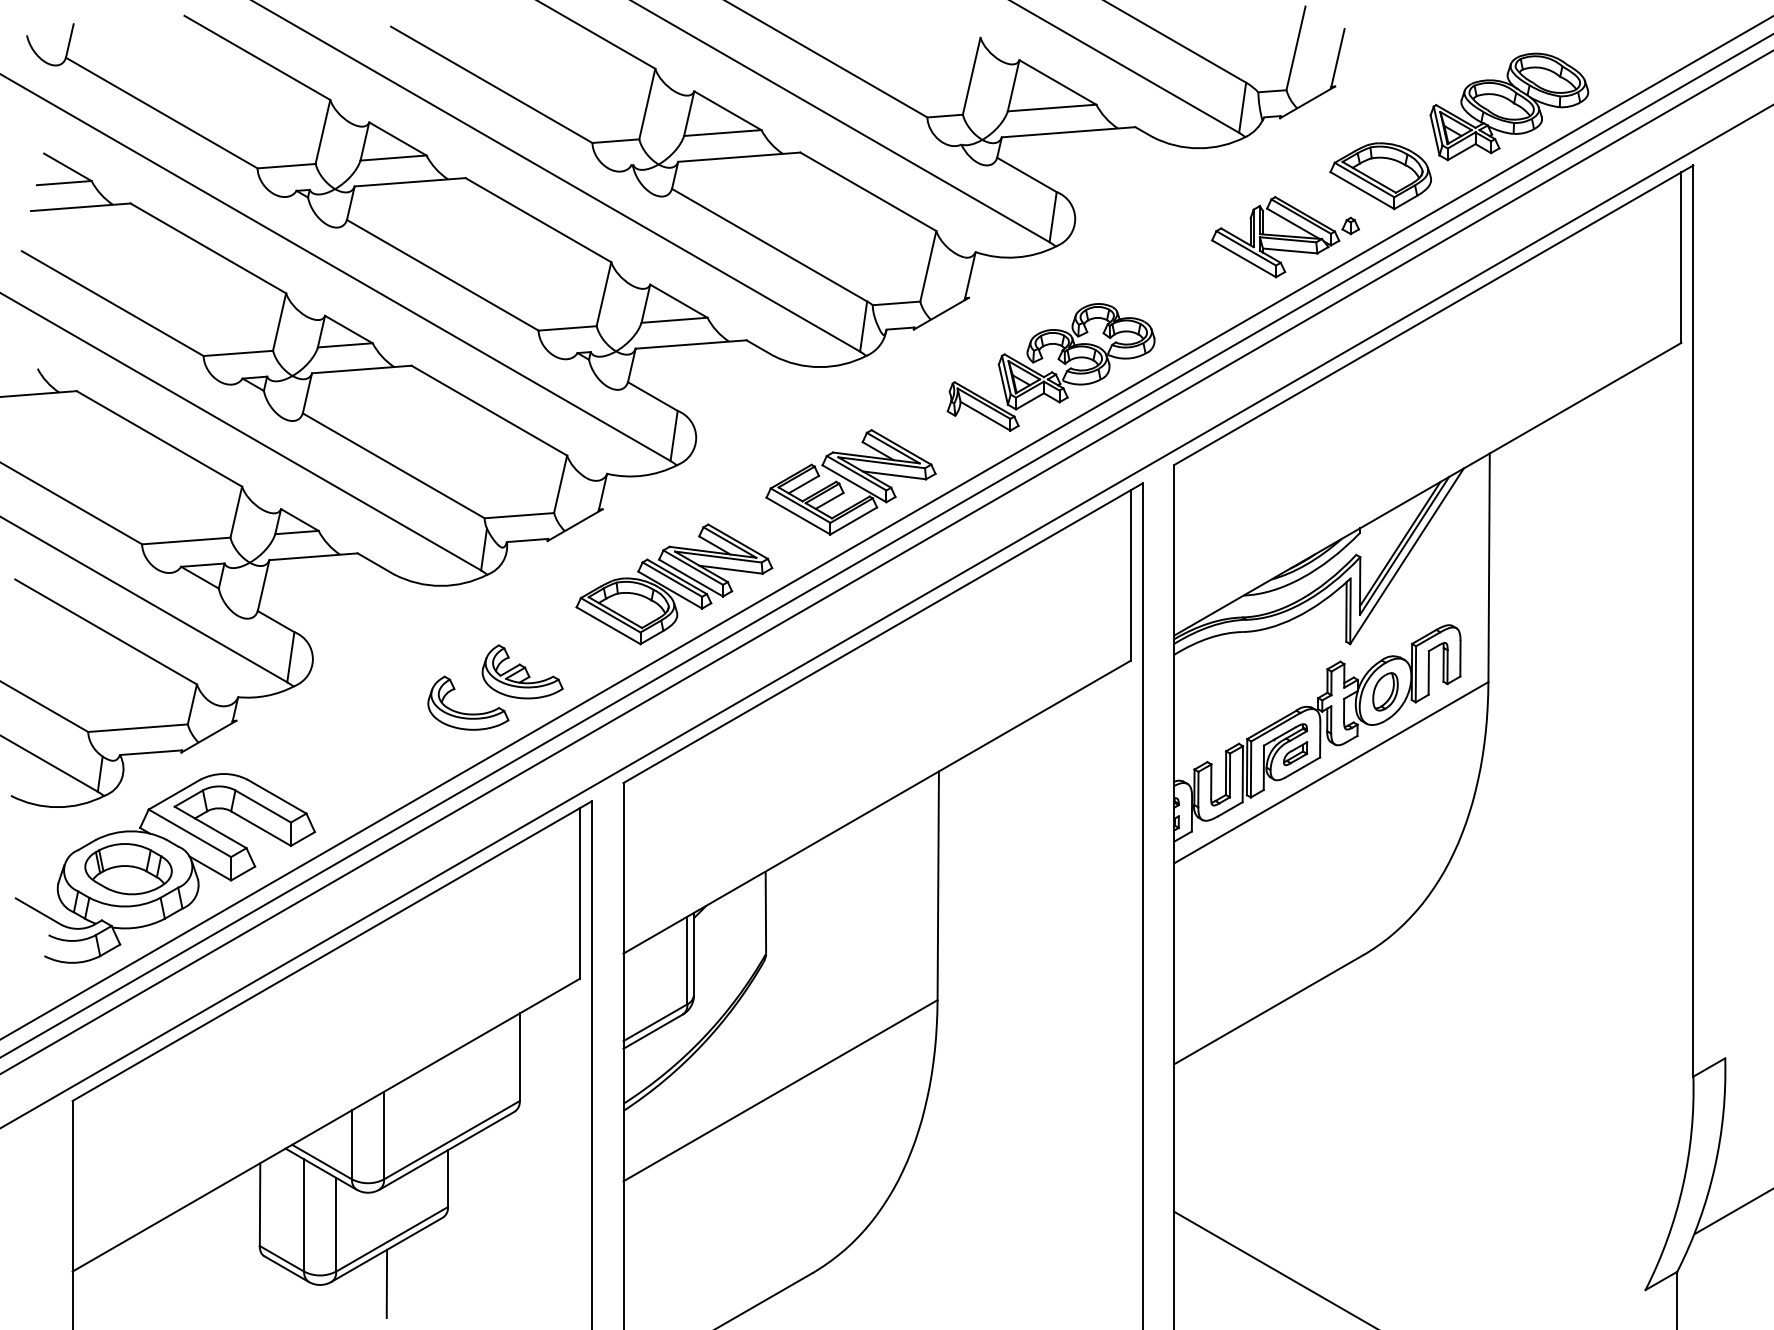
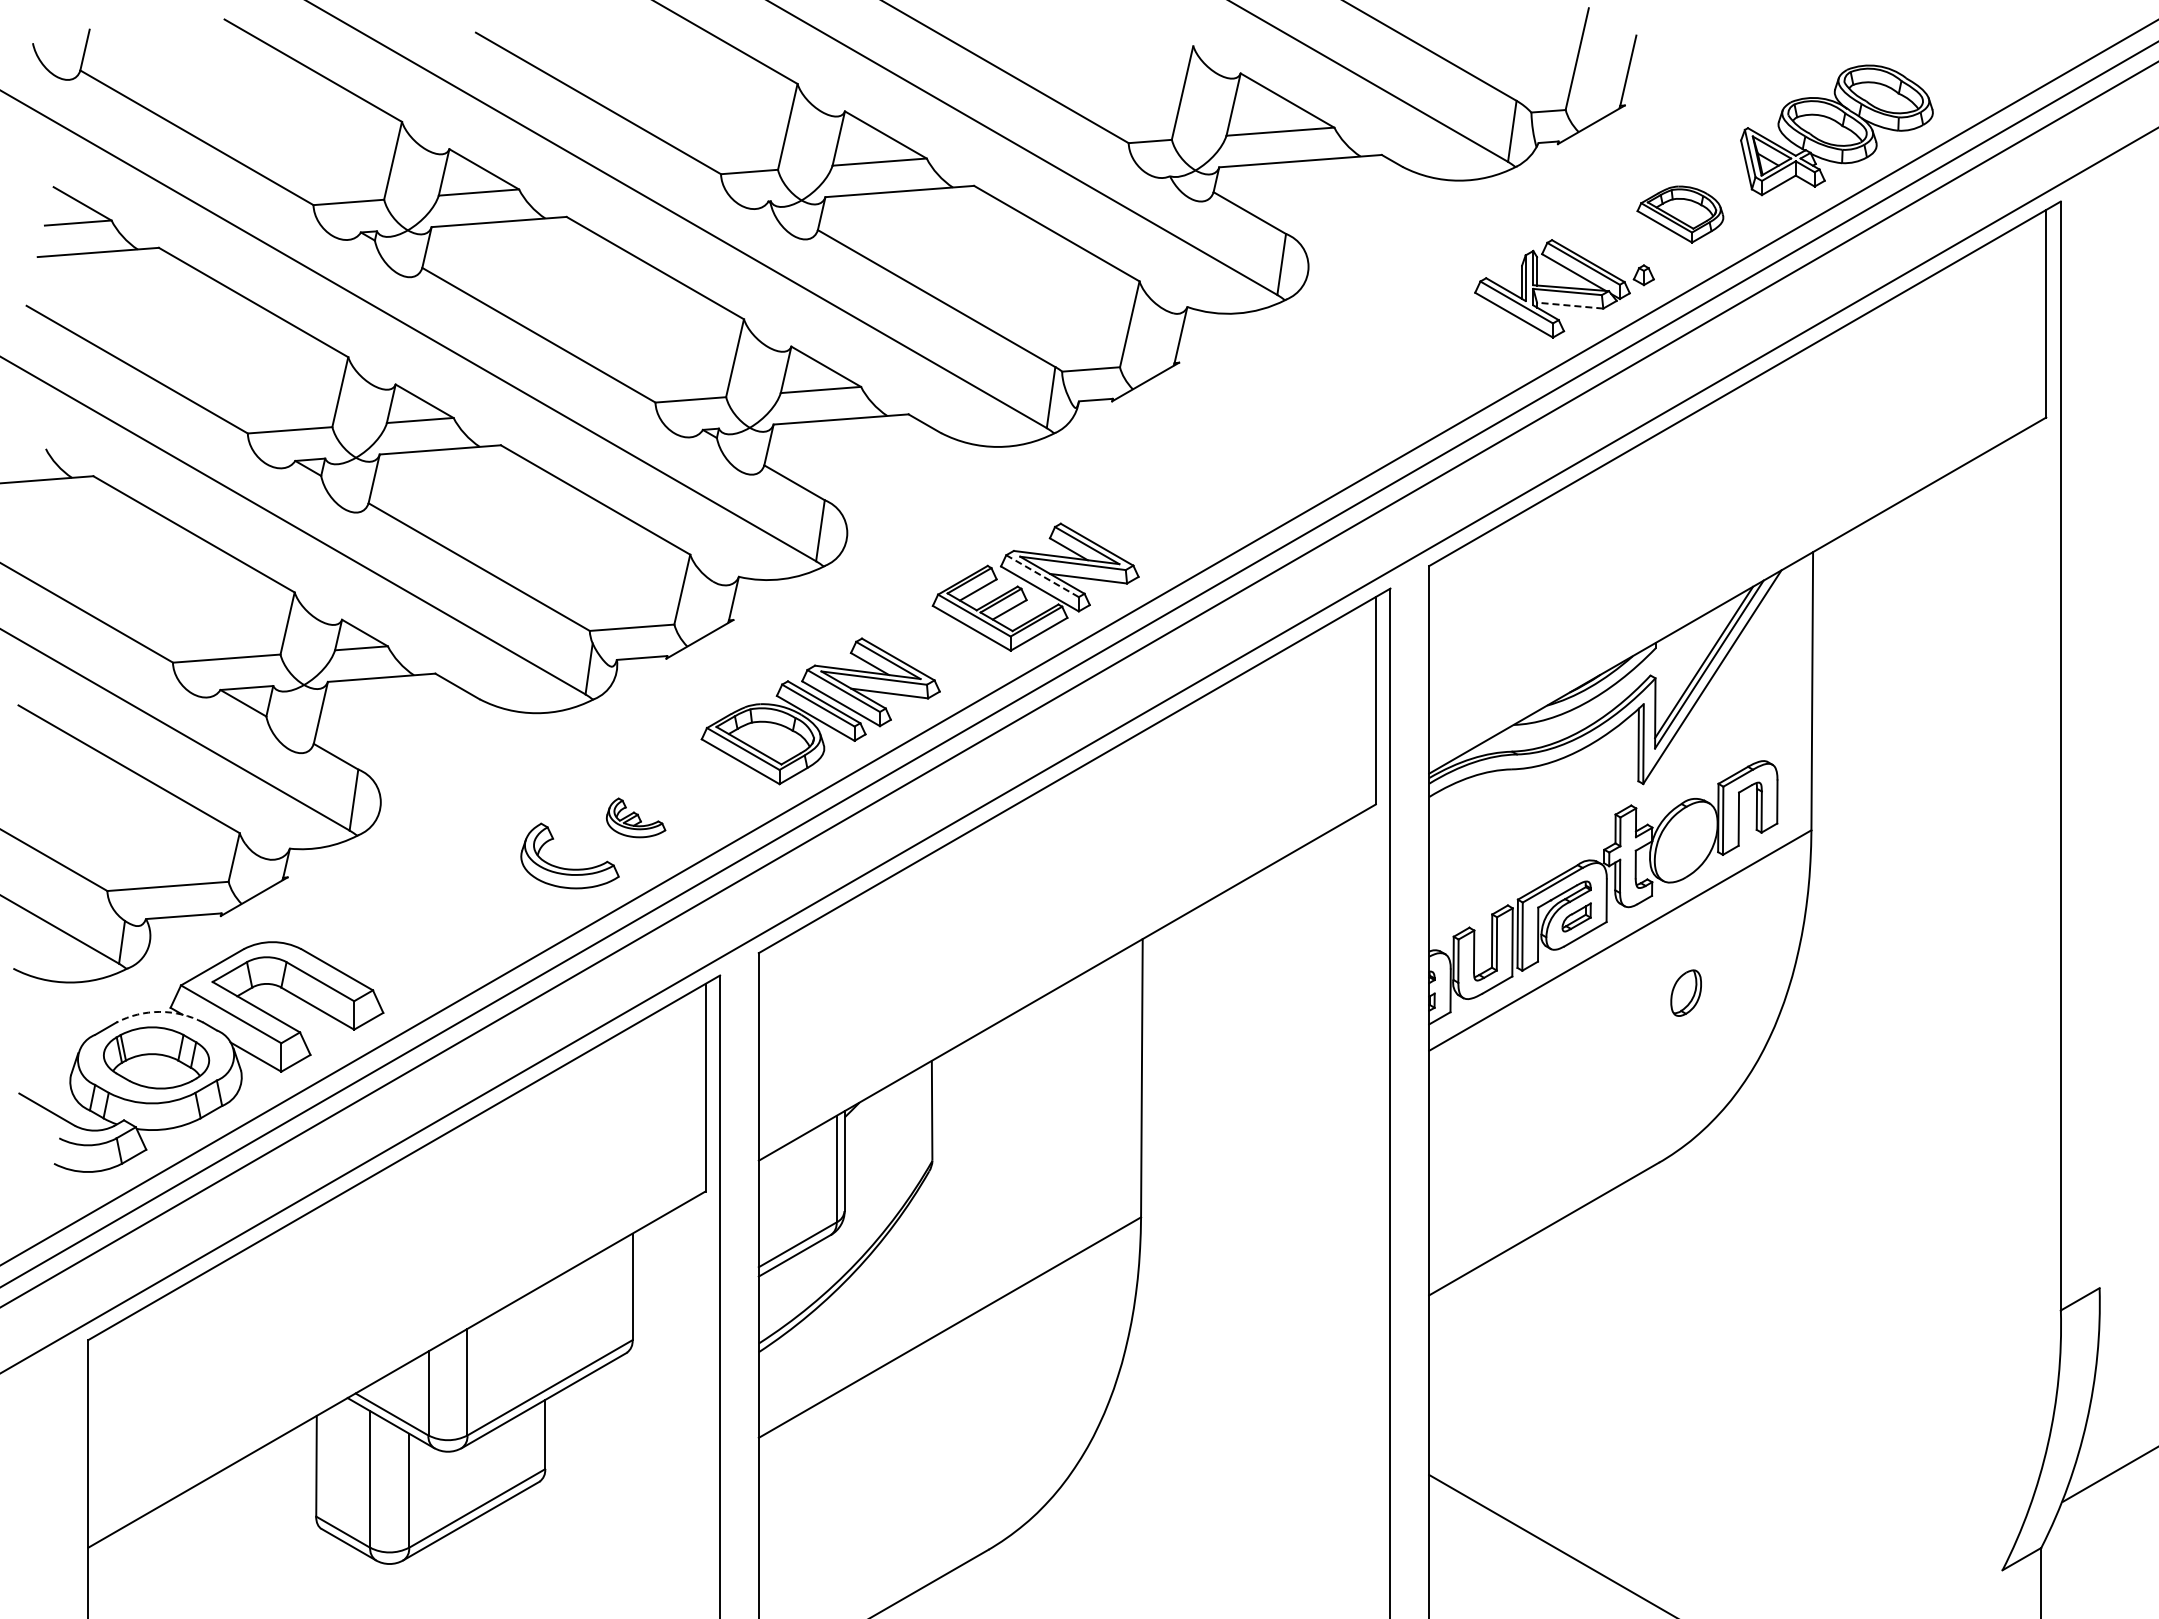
part: (1380, 176) -> (1680, 214), size x0.7
line: (1289, 250) -> (1569, 305), solid -> dashed
part: (1050, 367) -> (1278, 447), removed
line: (856, 473) -> (1042, 576), solid -> dashed
part: (522, 671) -> (635, 817), size x0.6
part: (1384, 691) -> (1685, 992), moved
arc: (131, 830) -> (159, 1011), solid -> dashed
line: (386, 1283) -> (470, 1562), removed

